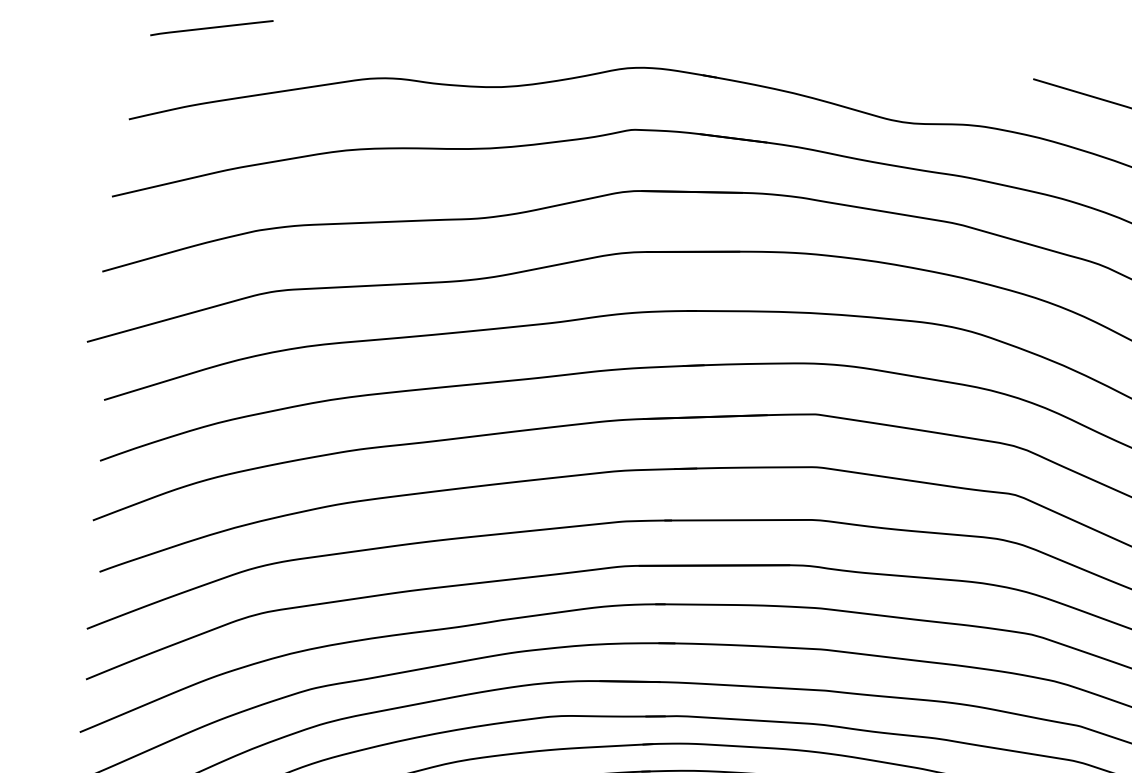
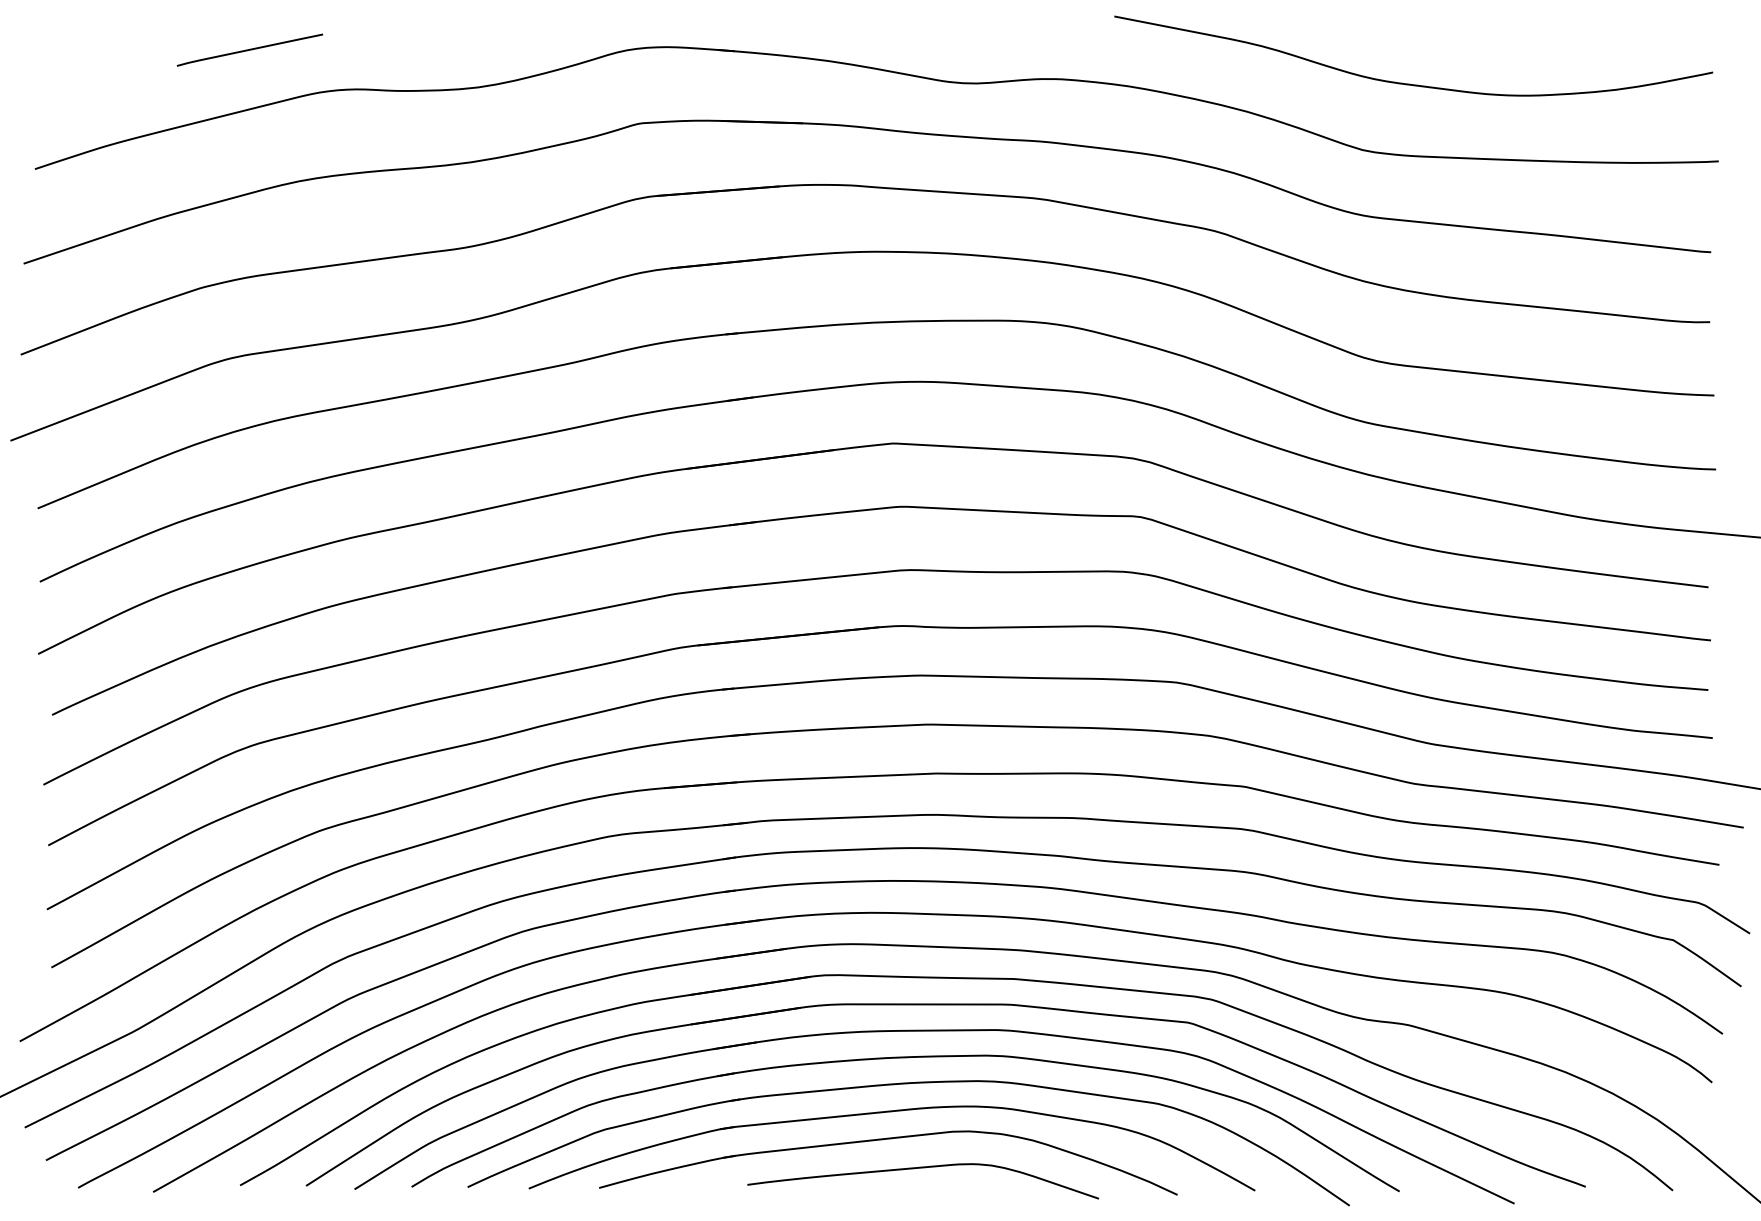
line: (211, 27) -> (249, 49), moved

